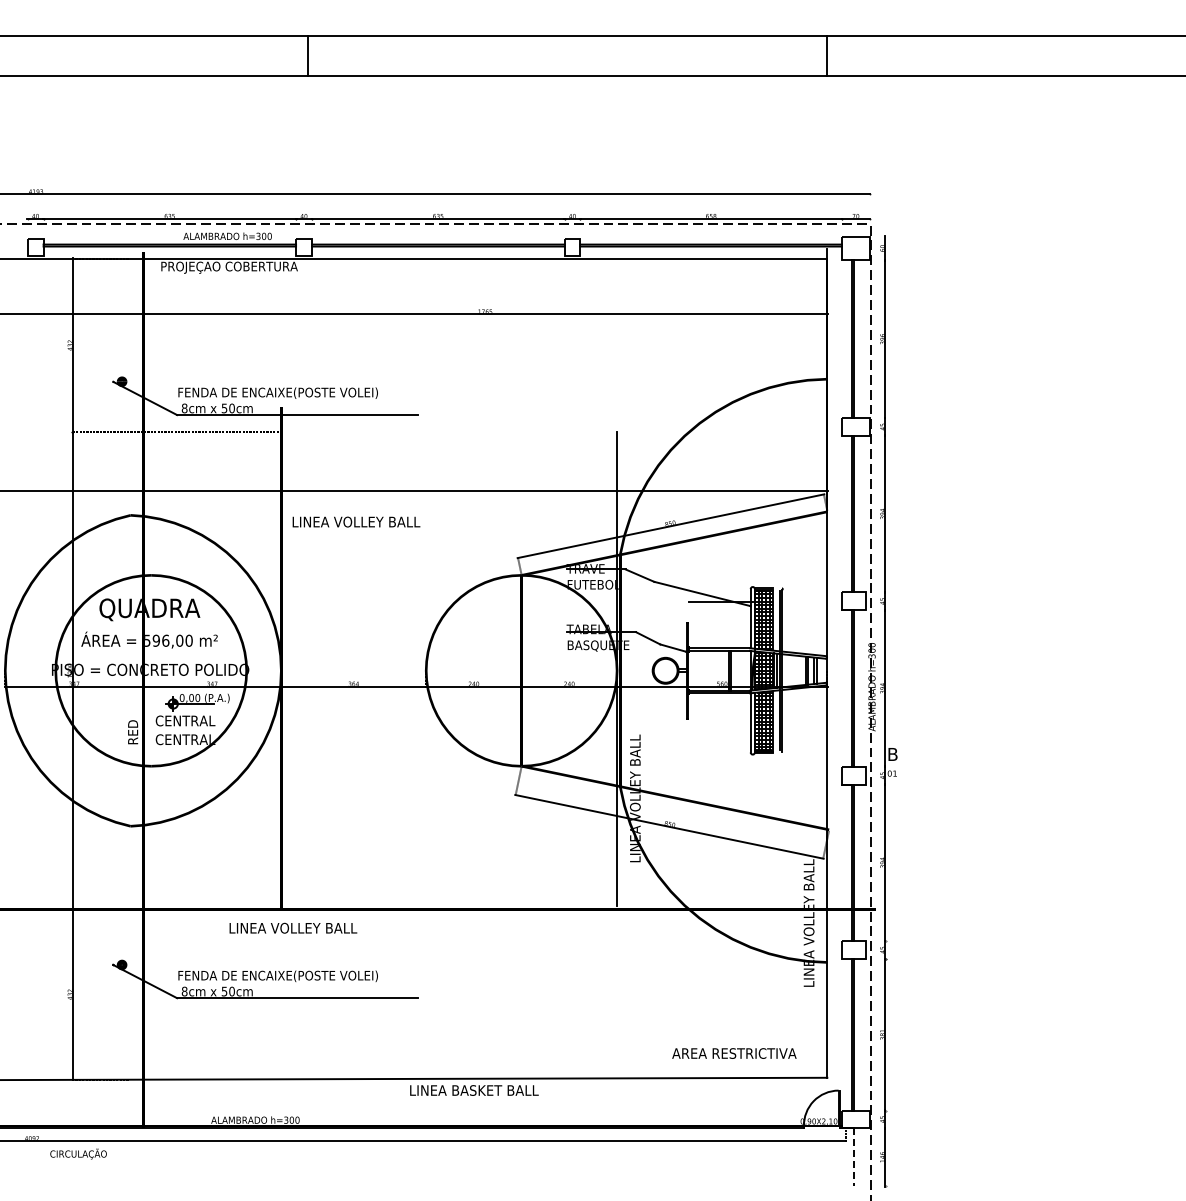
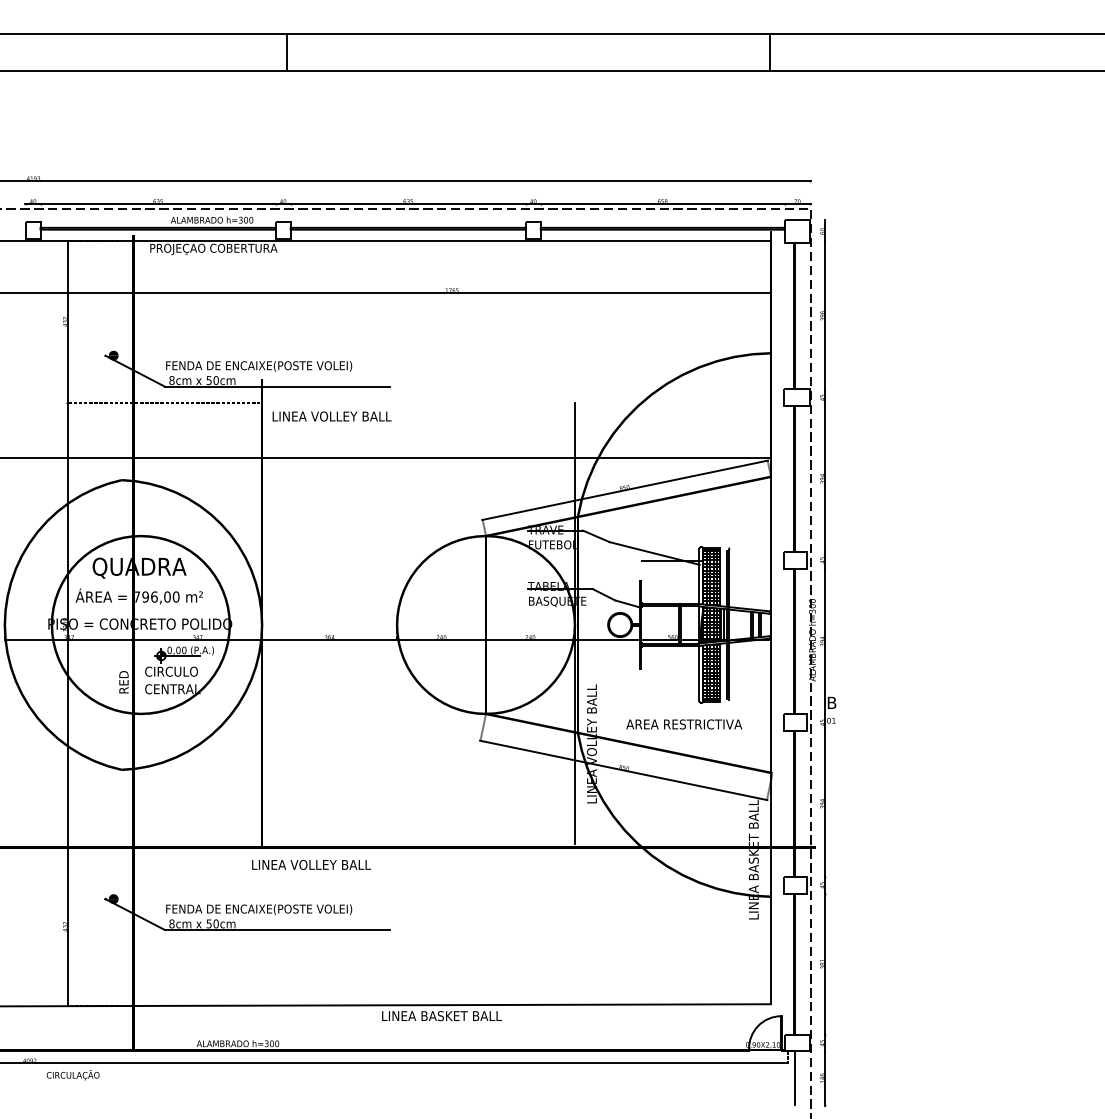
text: (356, 521) -> (332, 416), moved
text: (147, 640) -> (137, 596), 596,00 -> 796,00
text: (190, 720) -> (177, 671), CENTRAL -> CIRCULO
text: (808, 901) -> (753, 839), LINEA VOLLEY BALL -> LINEA BASKET BALL
text: (293, 927) -> (311, 864), moved
text: (734, 1053) -> (684, 724), moved
line: (853, 1157) -> (795, 1078), dashed -> solid

